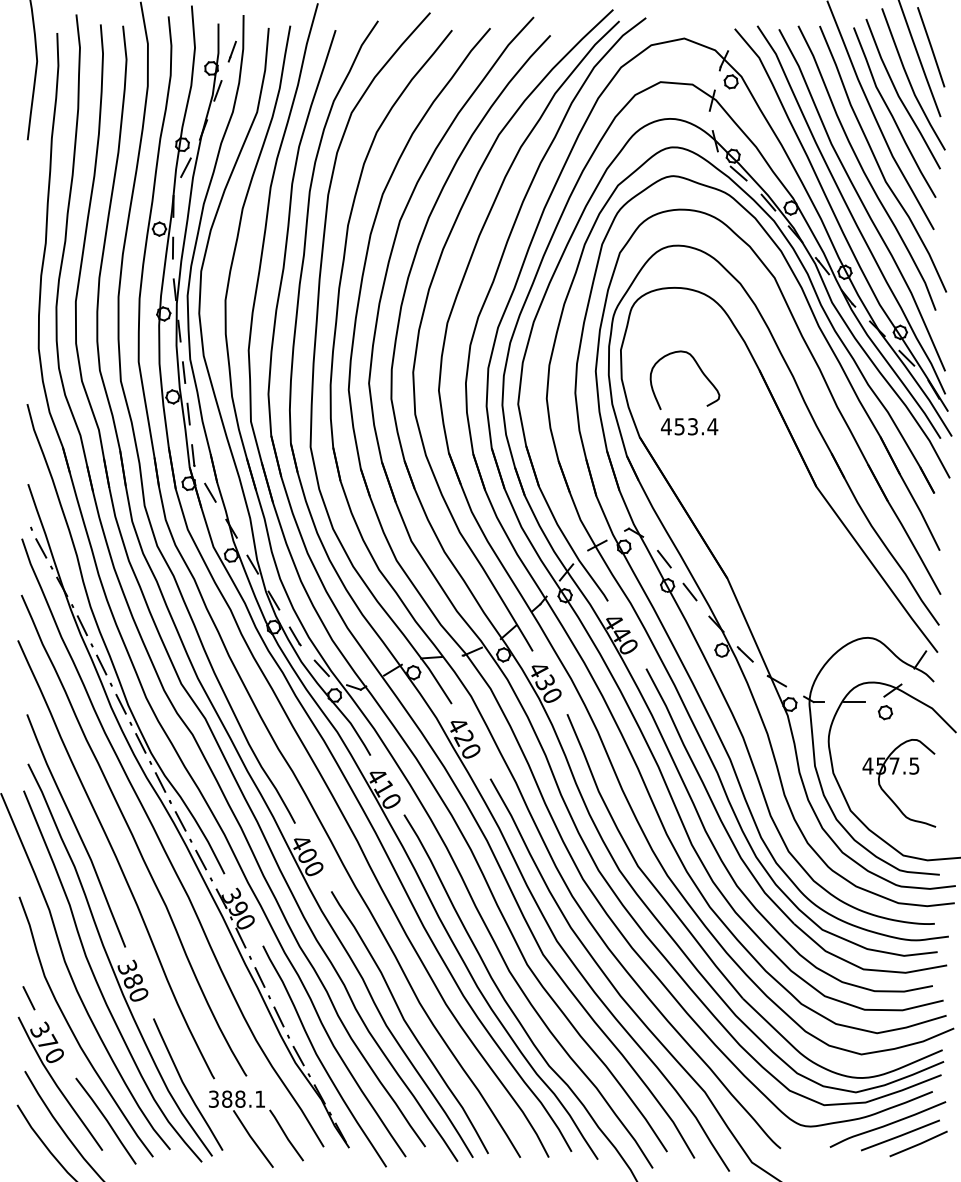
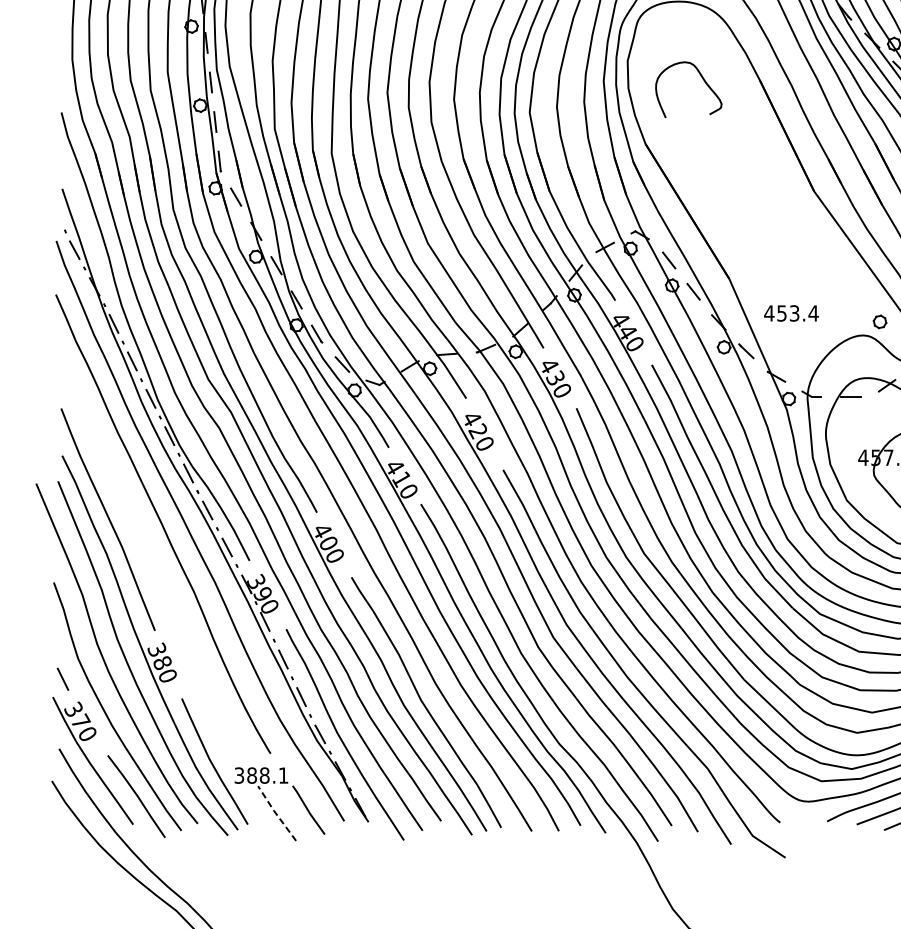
text: (689, 426) -> (791, 313), moved
part: (885, 712) -> (880, 321), moved
curve: (116, 859) -> (146, 546), removed
line: (252, 1139) -> (276, 813), solid -> dashed

